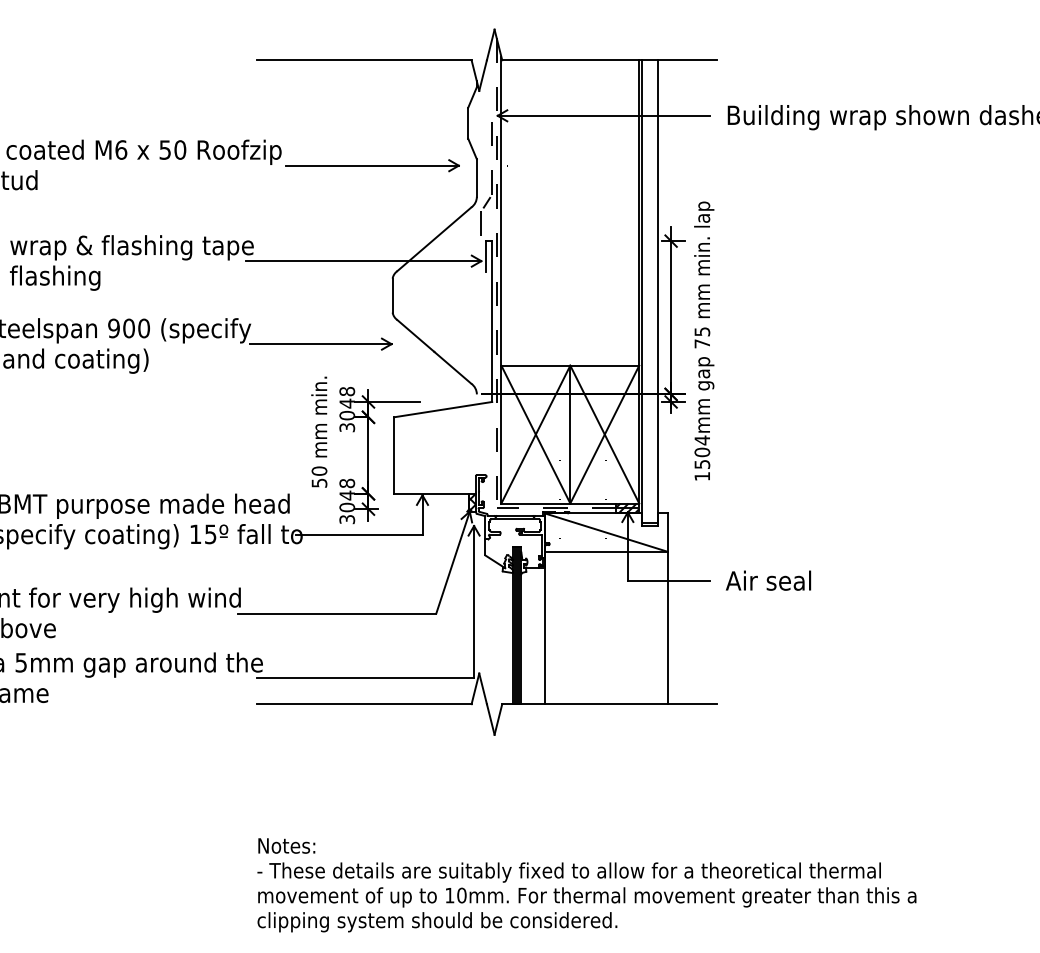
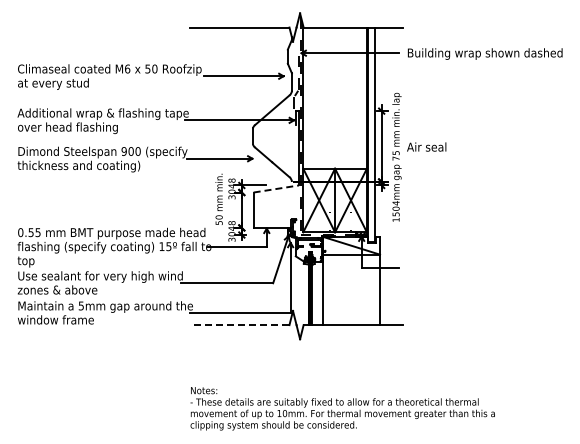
line: (443, 410) -> (276, 189), solid -> dashed
text: (768, 579) -> (426, 146), moved
line: (363, 705) -> (239, 325), solid -> dashed

